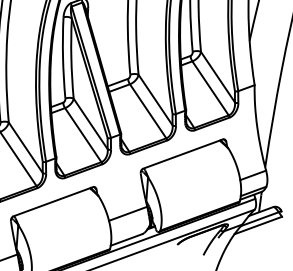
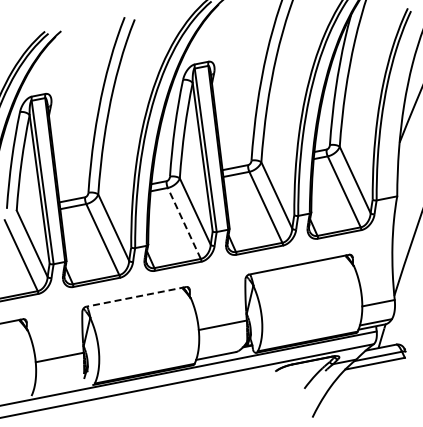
line: (83, 135) -> (184, 223), solid -> dashed
line: (53, 201) -> (136, 296), solid -> dashed

